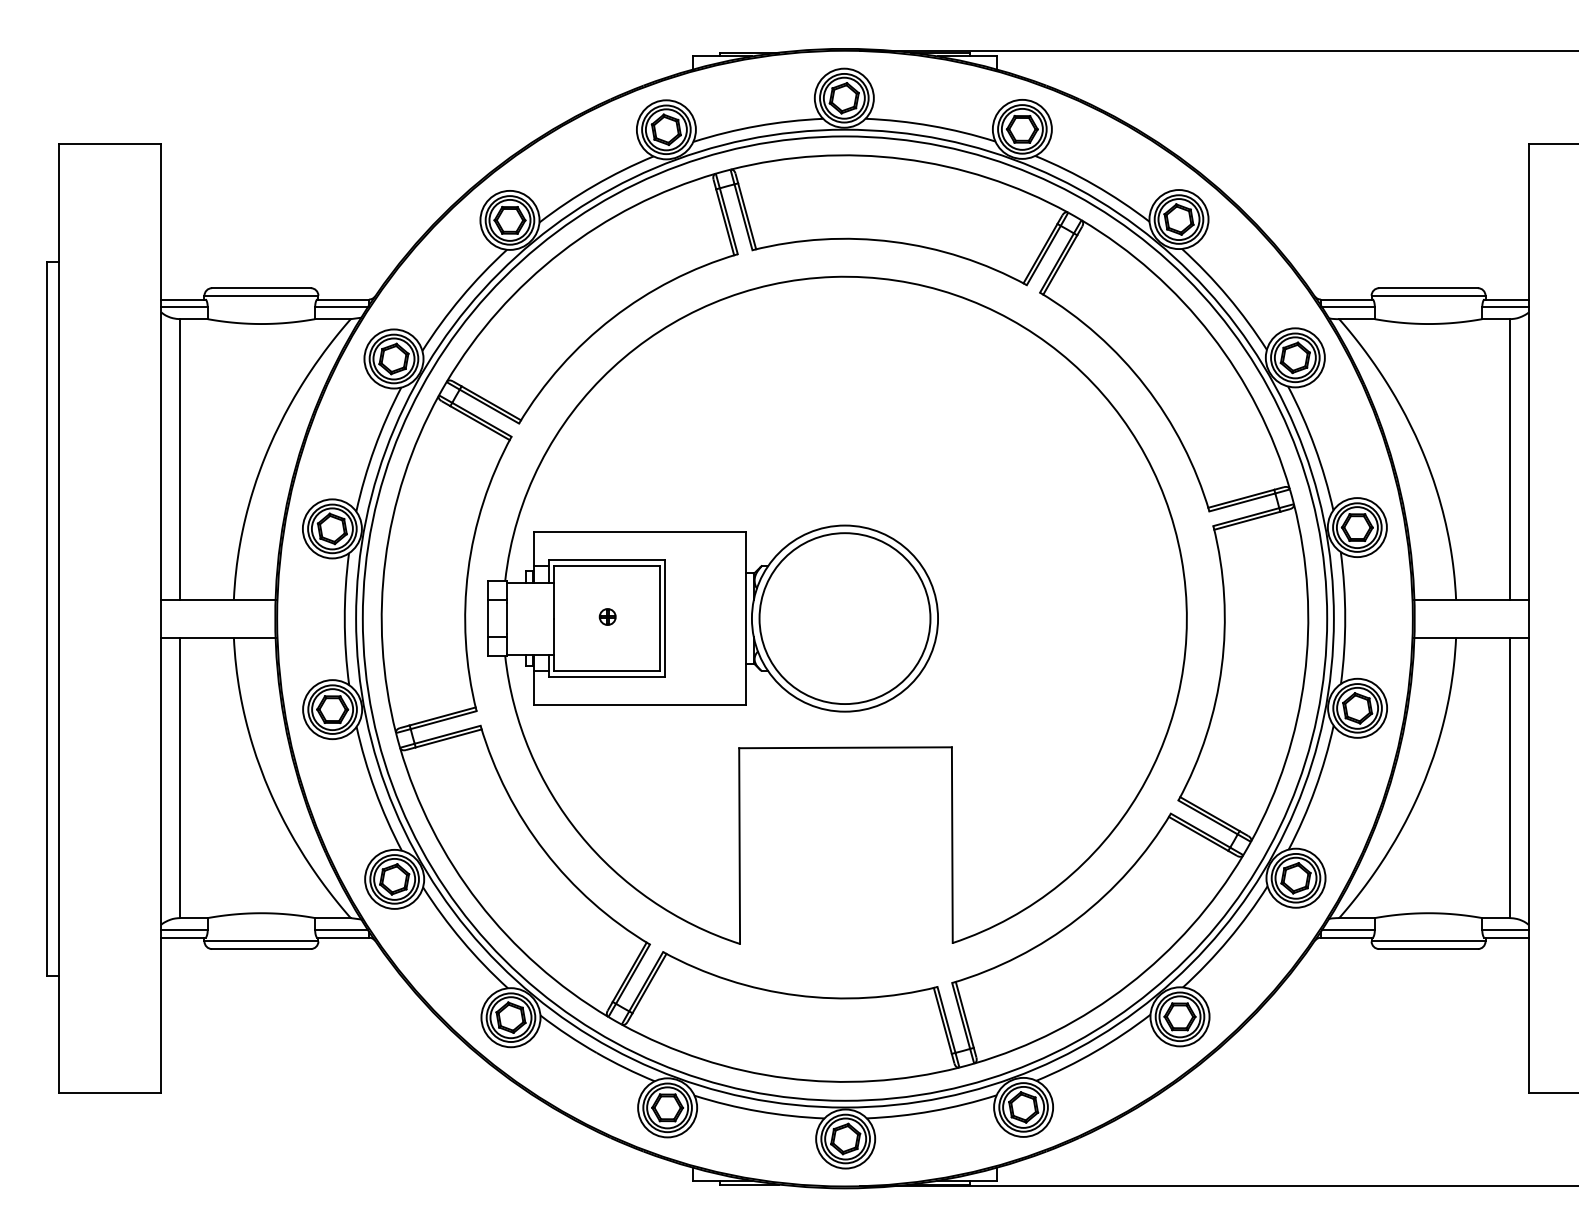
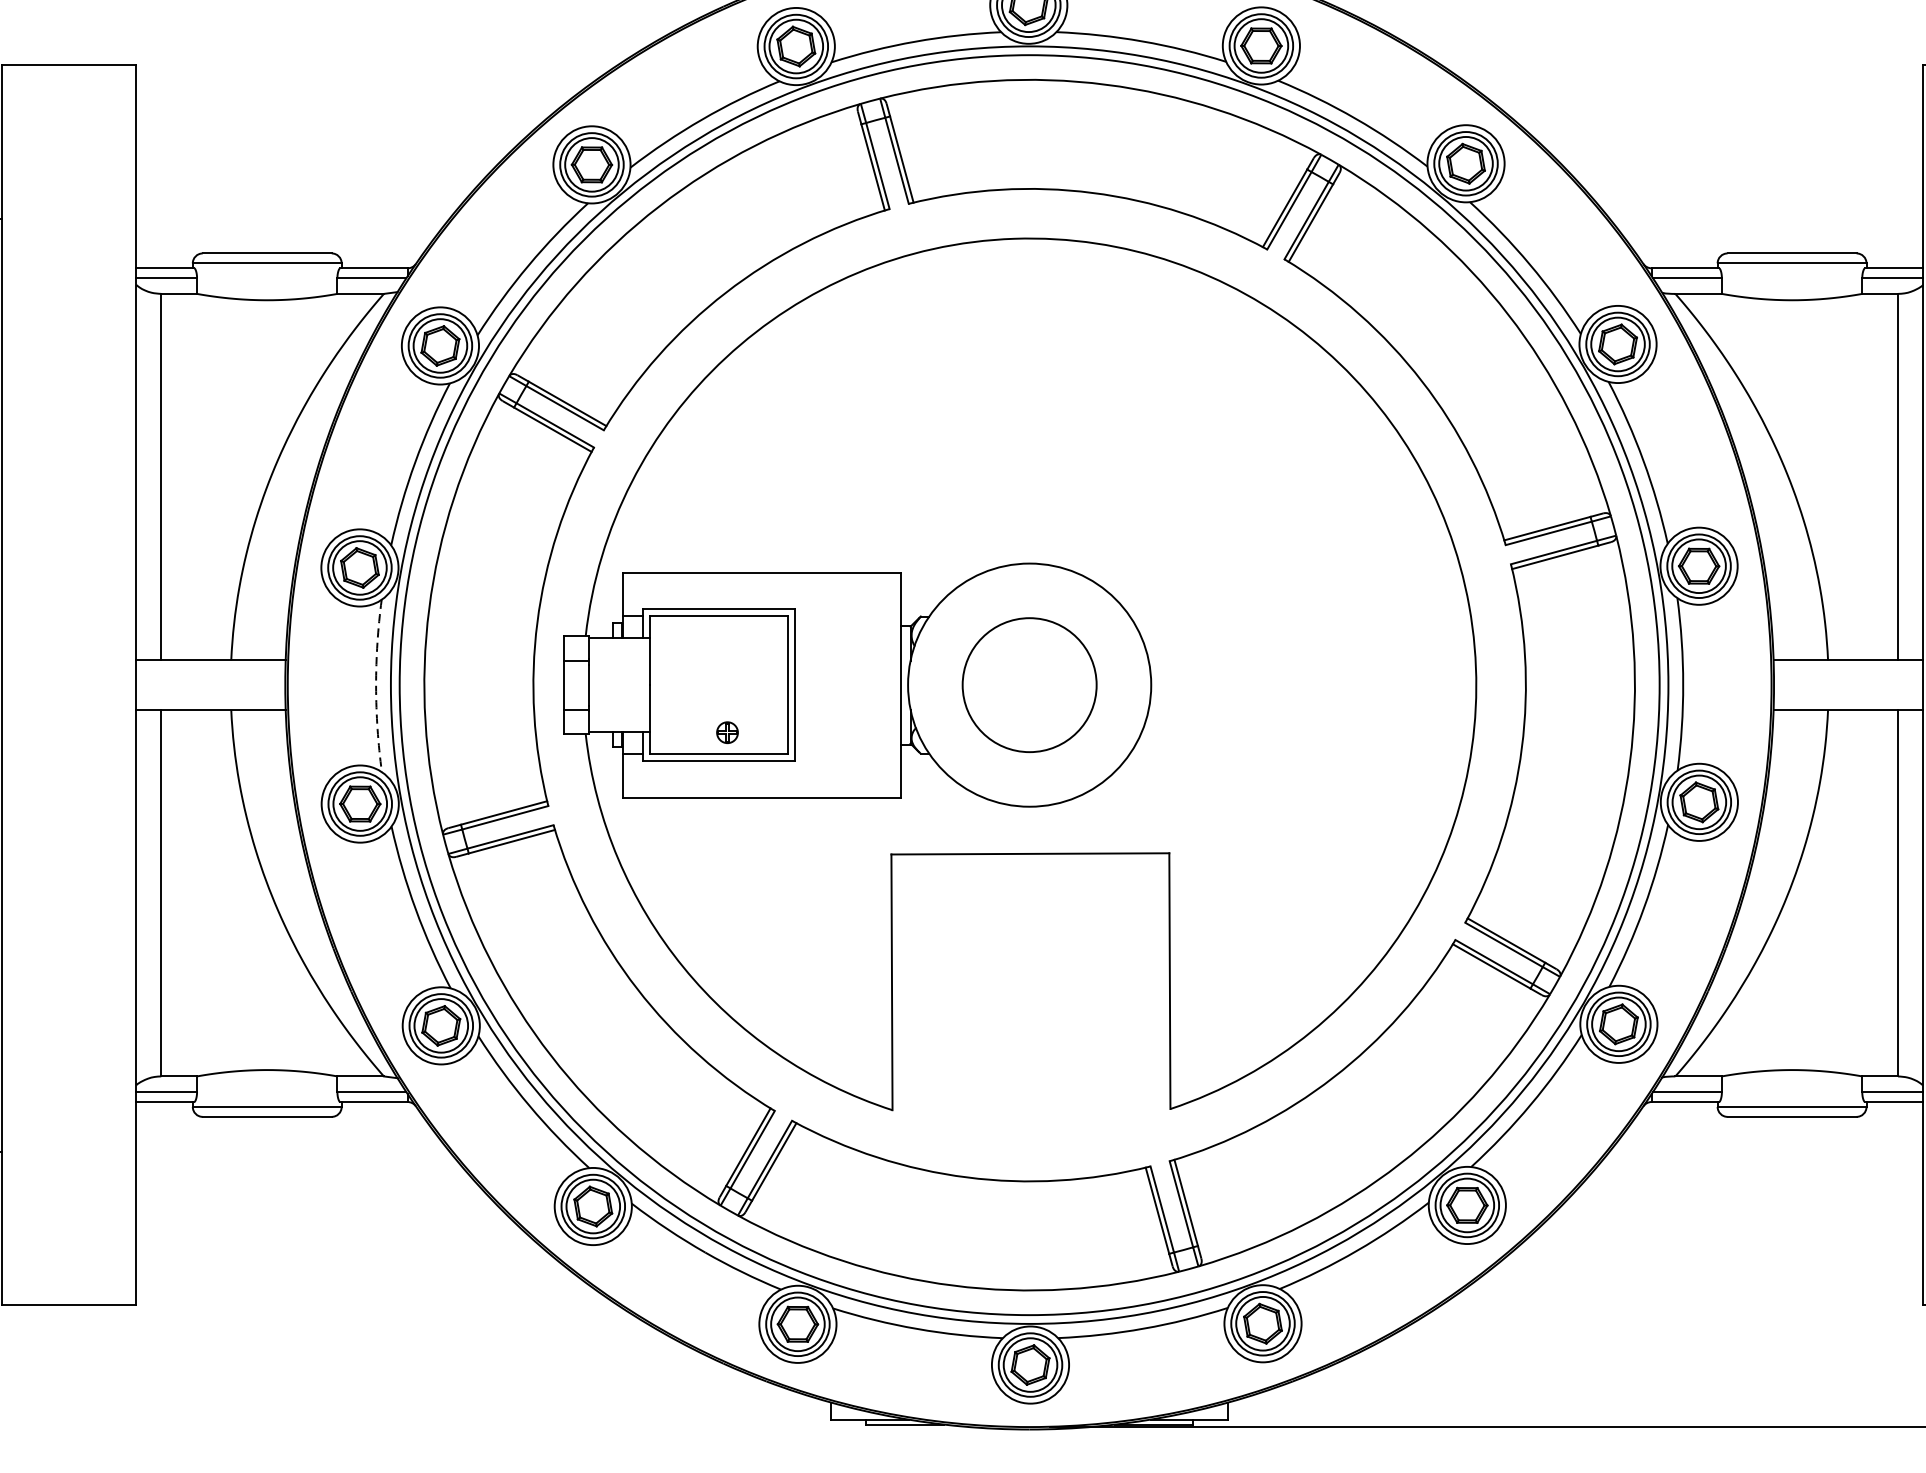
part: (607, 616) -> (727, 732), moved
circle: (844, 618) -> (1029, 684), size x0.6
arc: (344, 619) -> (375, 686), solid -> dashed

